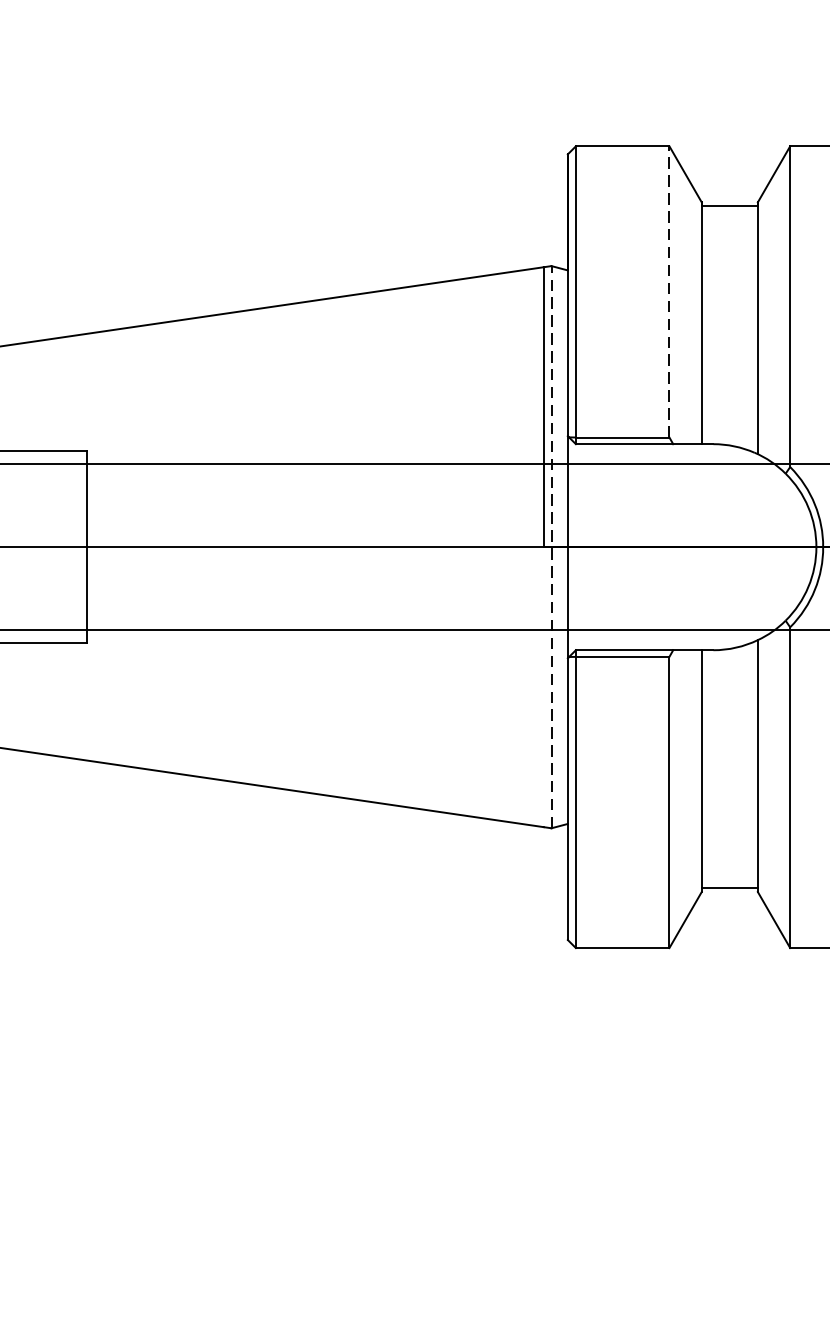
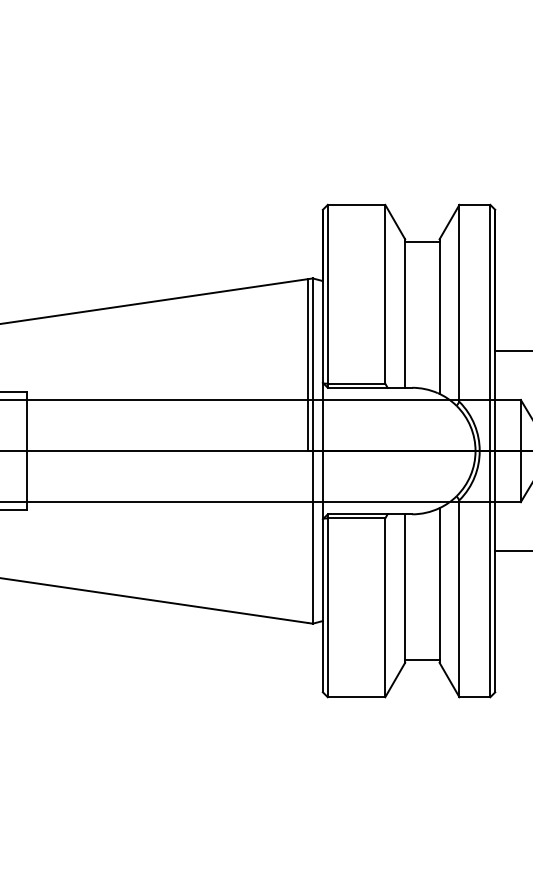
line: (669, 290) -> (385, 293), dashed -> solid
line: (550, 547) -> (312, 451), dashed -> solid

